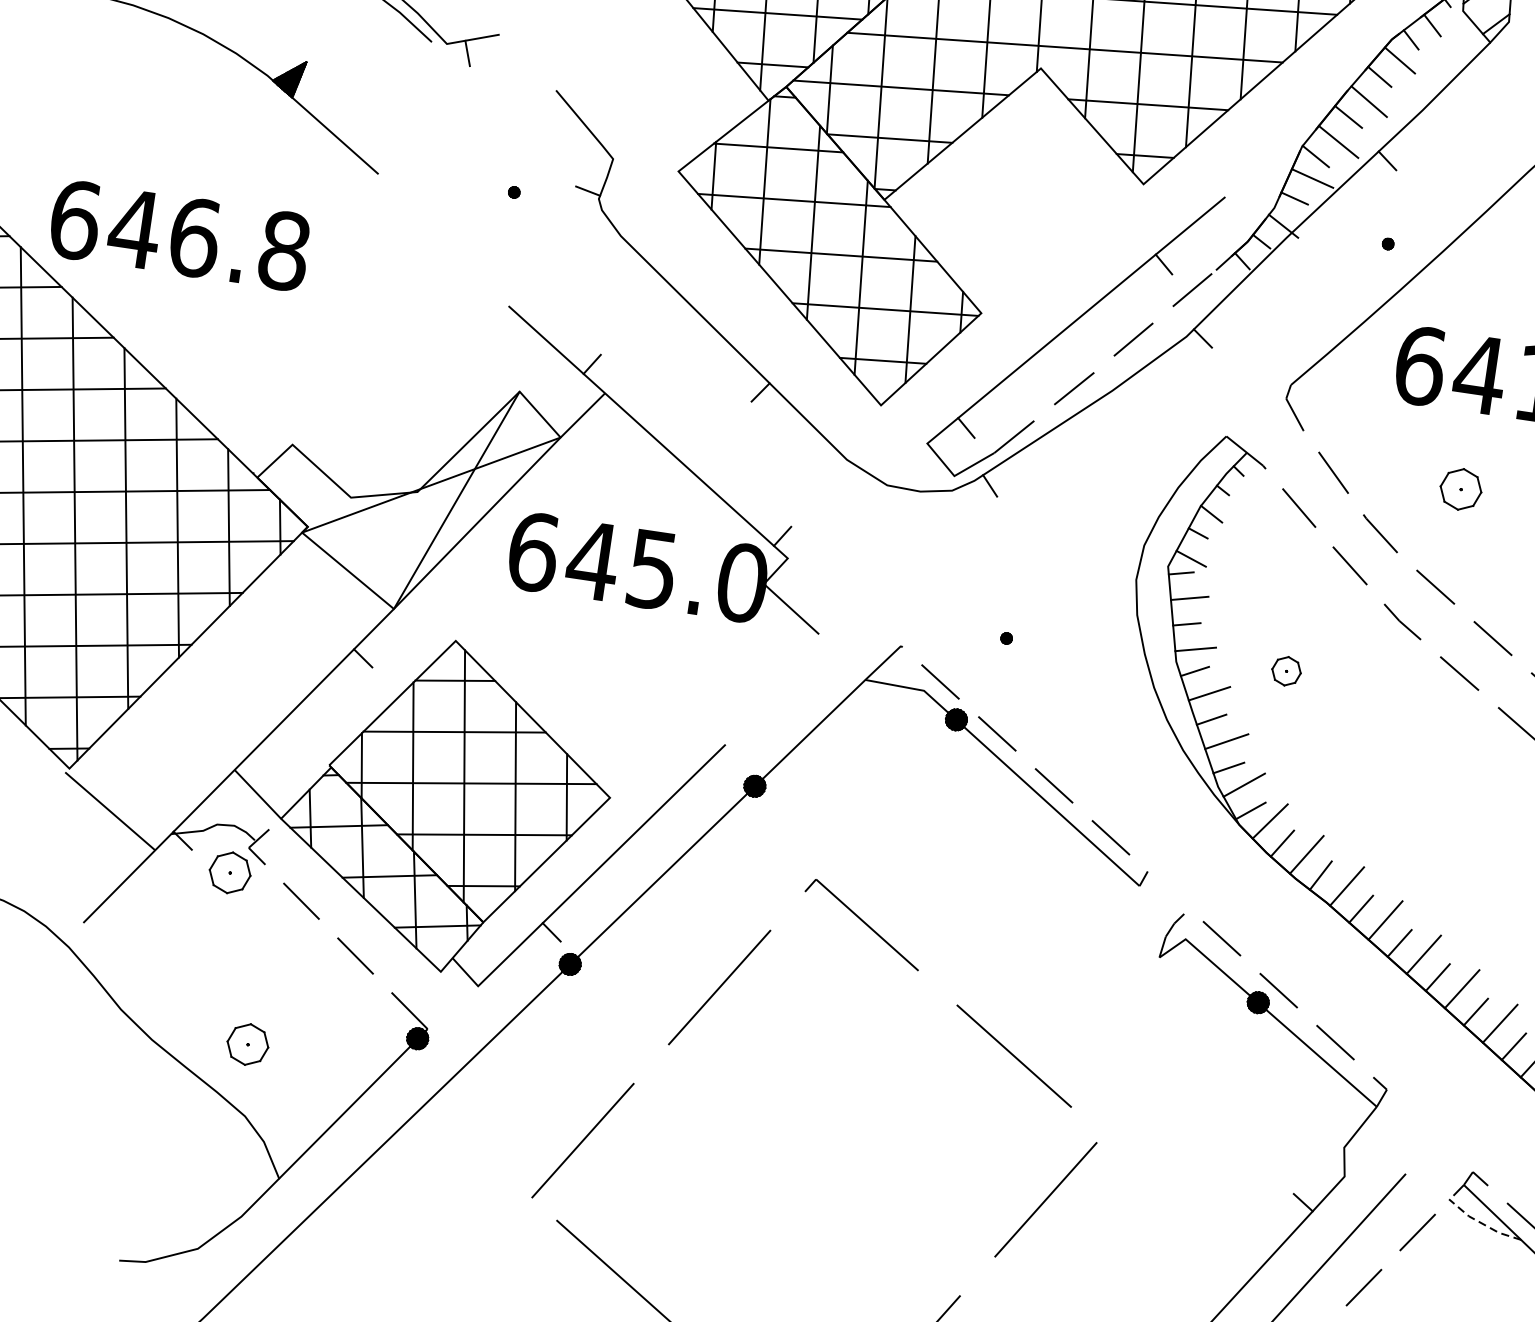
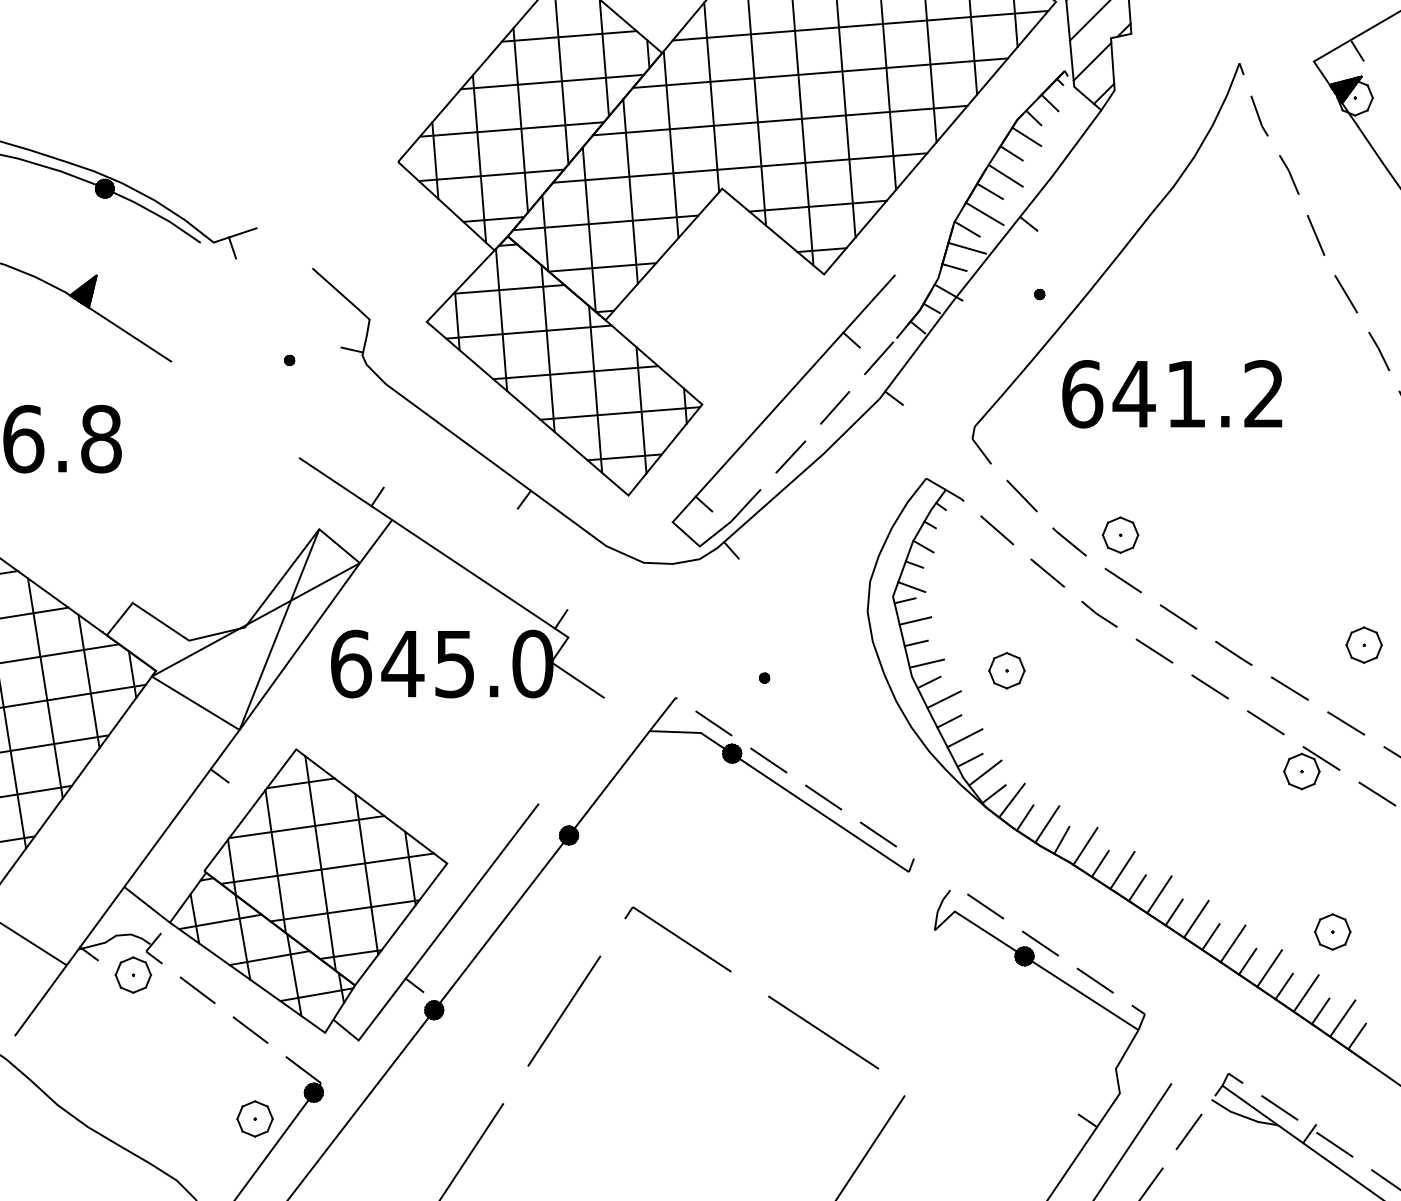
part: (1461, 488) -> (1120, 534), moved
part: (1286, 670) -> (1006, 670), size x1.43
part: (247, 1043) -> (254, 1118), moved
line: (1482, 1224) -> (1243, 1116), dashed -> solid

